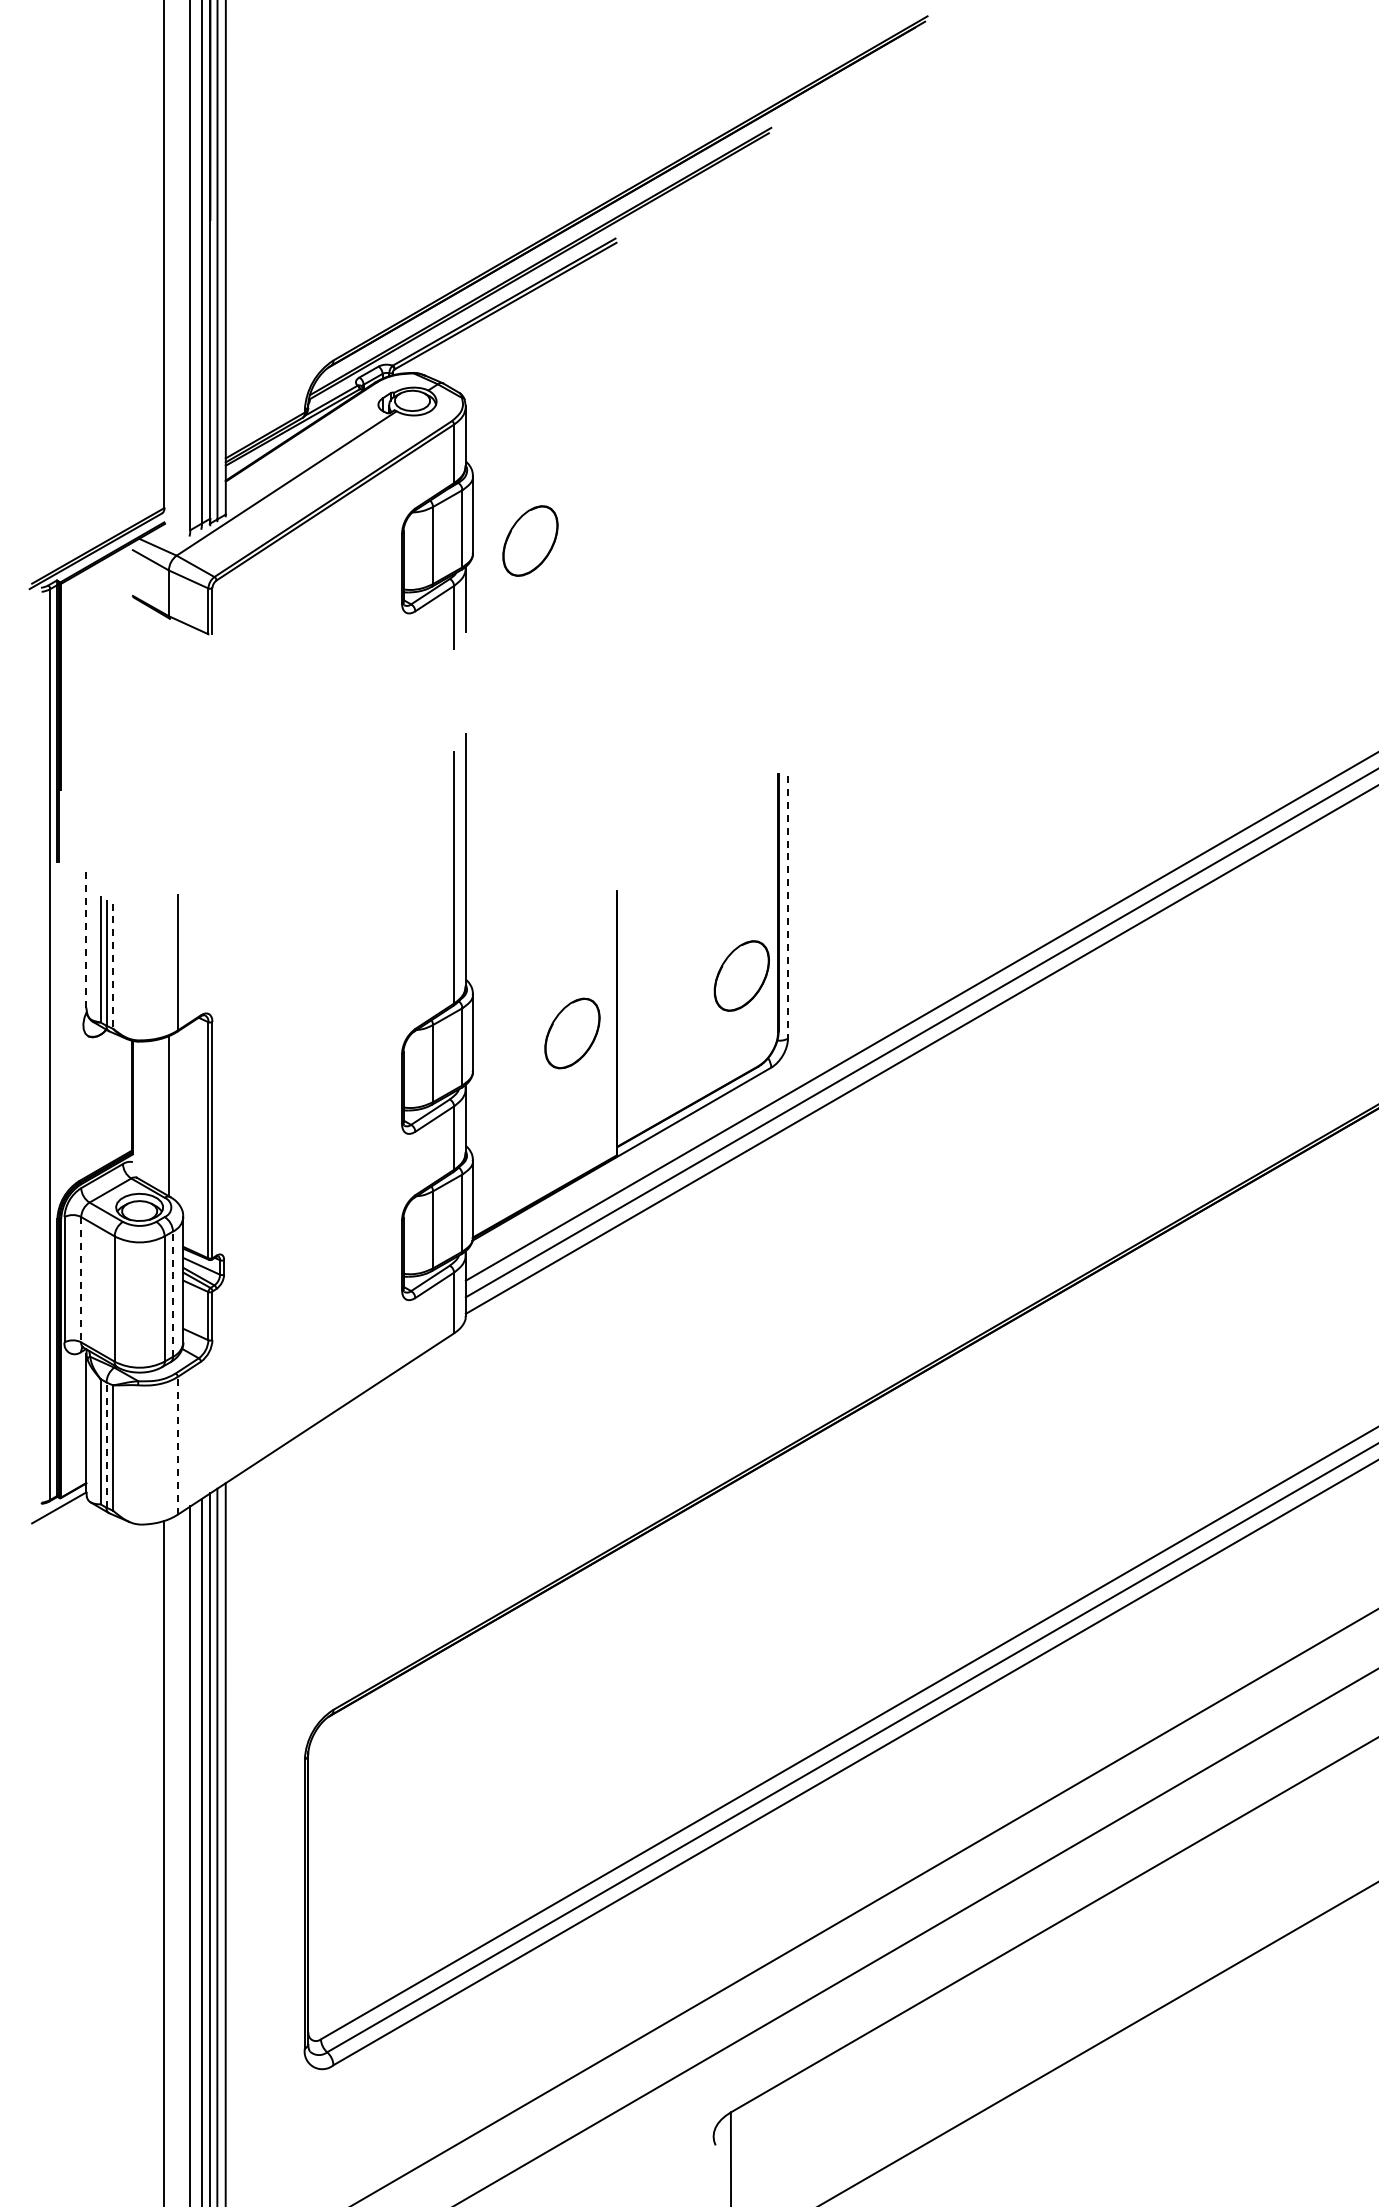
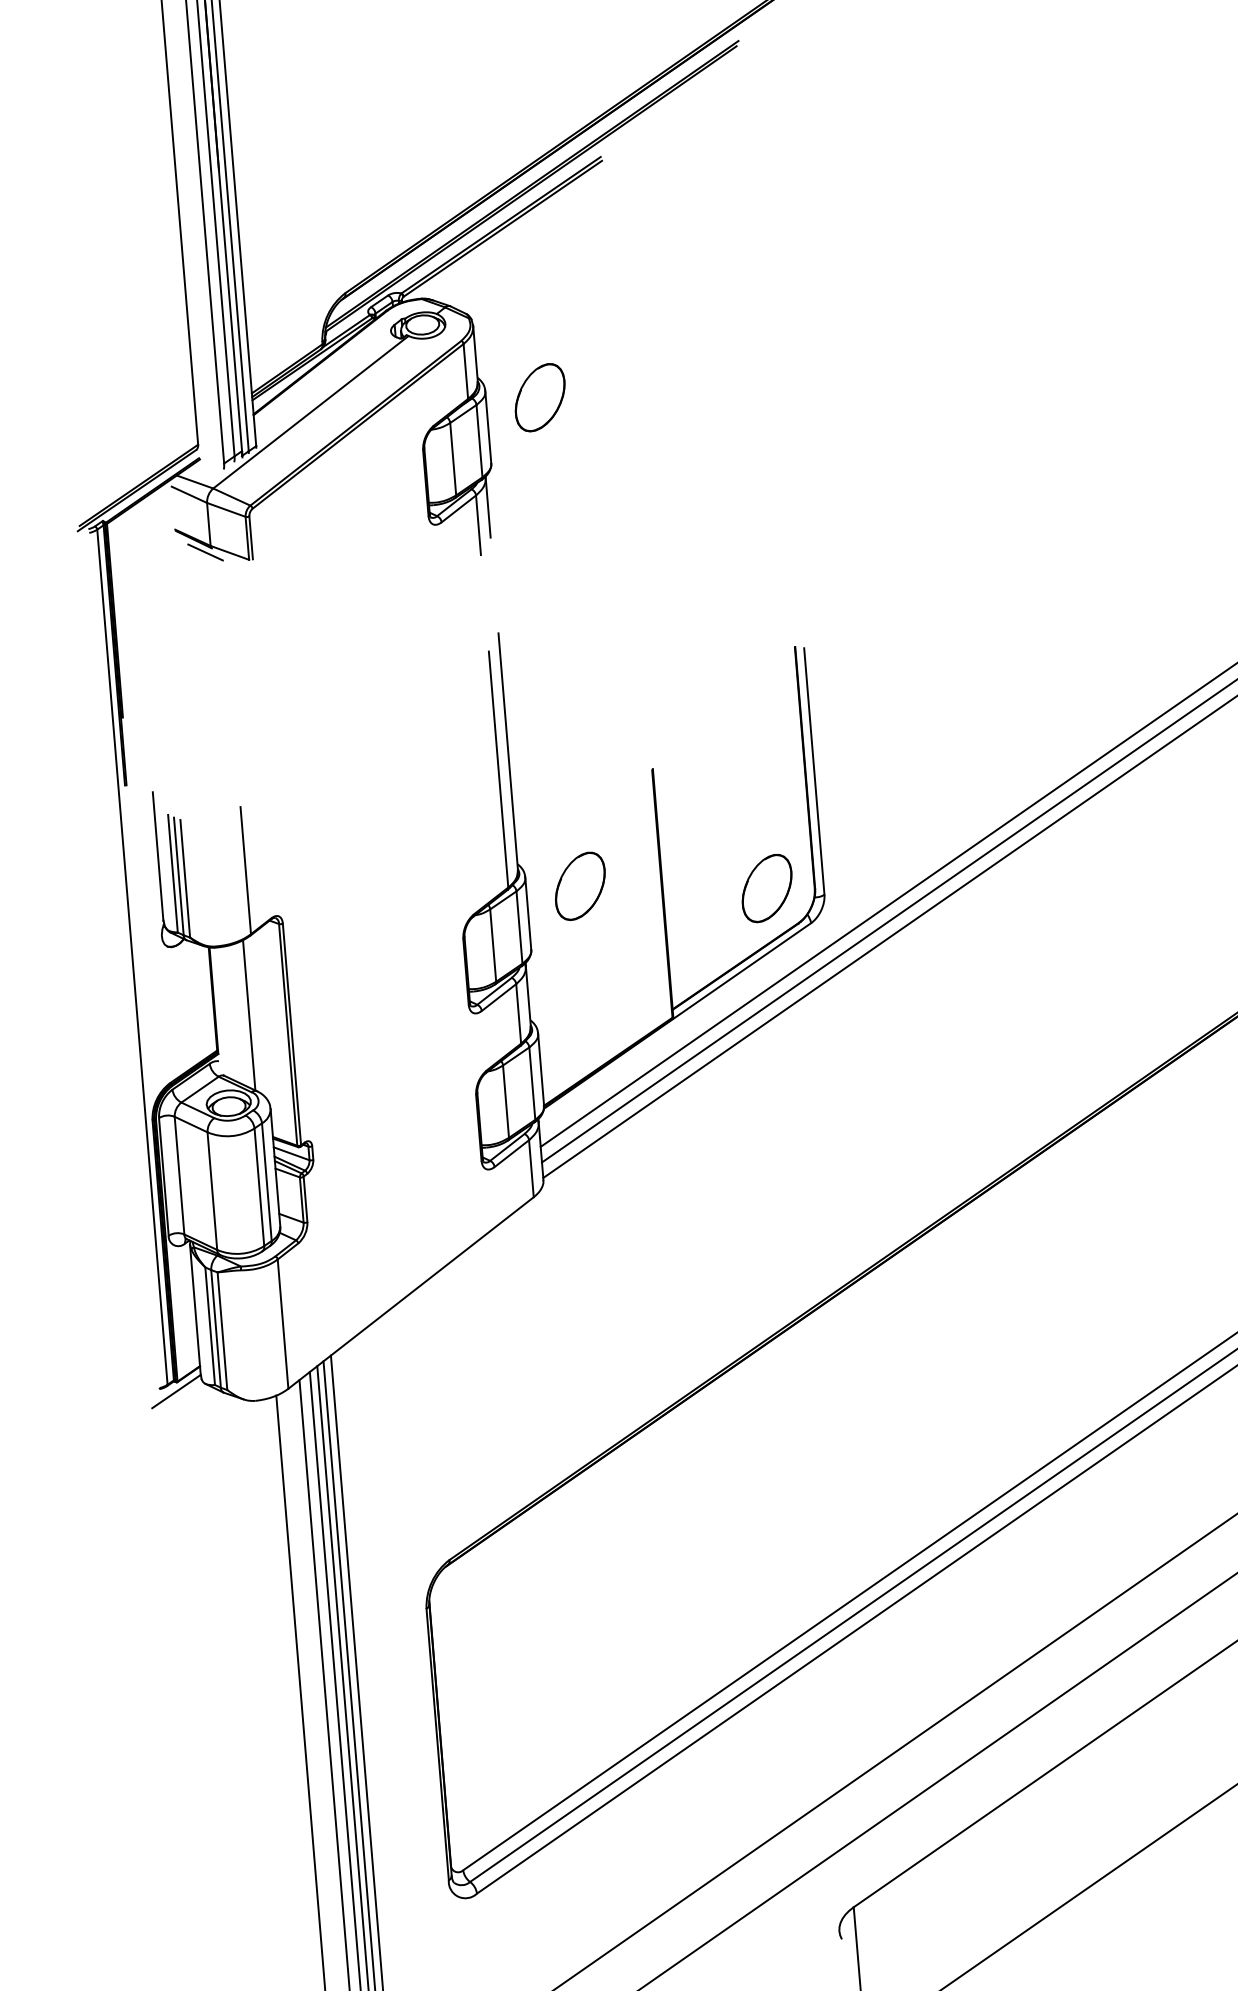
part: (530, 540) -> (540, 397), moved
line: (162, 622) -> (205, 552), added
line: (787, 907) -> (813, 771), dashed -> solid
line: (86, 940) -> (158, 856), dashed -> solid
line: (113, 966) -> (185, 879), dashed -> solid
part: (741, 975) -> (766, 888), moved
part: (572, 1033) -> (580, 886), moved
line: (81, 1279) -> (179, 1175), dashed -> solid
line: (173, 1294) -> (267, 1182), dashed -> solid
line: (106, 1445) -> (216, 1329), dashed -> solid
line: (177, 1445) -> (282, 1323), dashed -> solid

